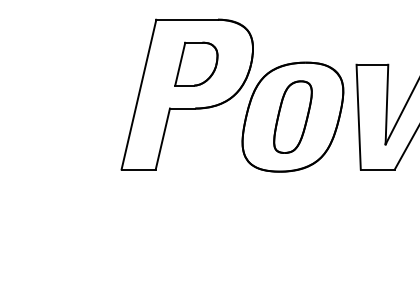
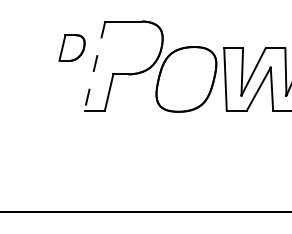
part: (195, 63) -> (71, 47), moved
line: (138, 95) -> (94, 66), solid -> dashed
part: (293, 117) -> (186, 79), removed

